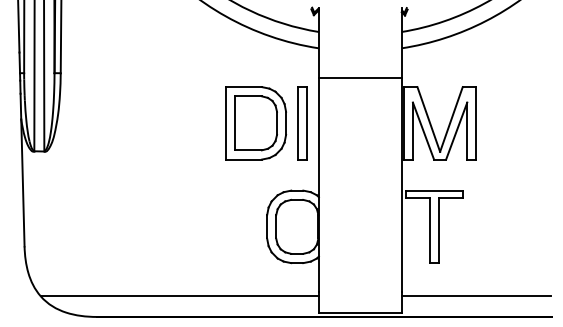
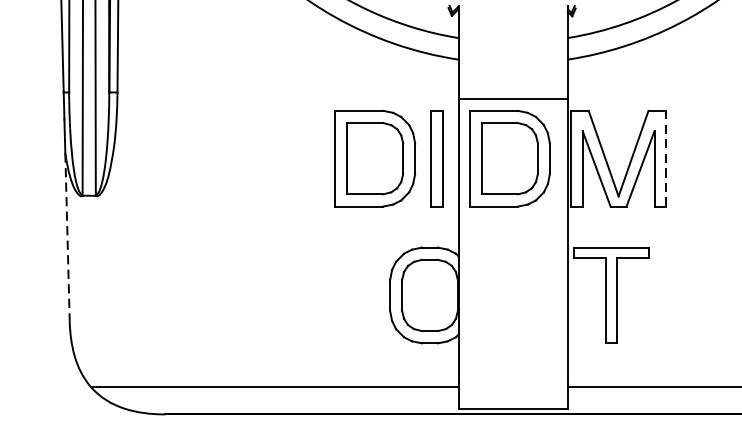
line: (476, 122) -> (666, 157), solid -> dashed
part: (358, 123) -> (510, 158), added
line: (22, 182) -> (66, 236), solid -> dashed

